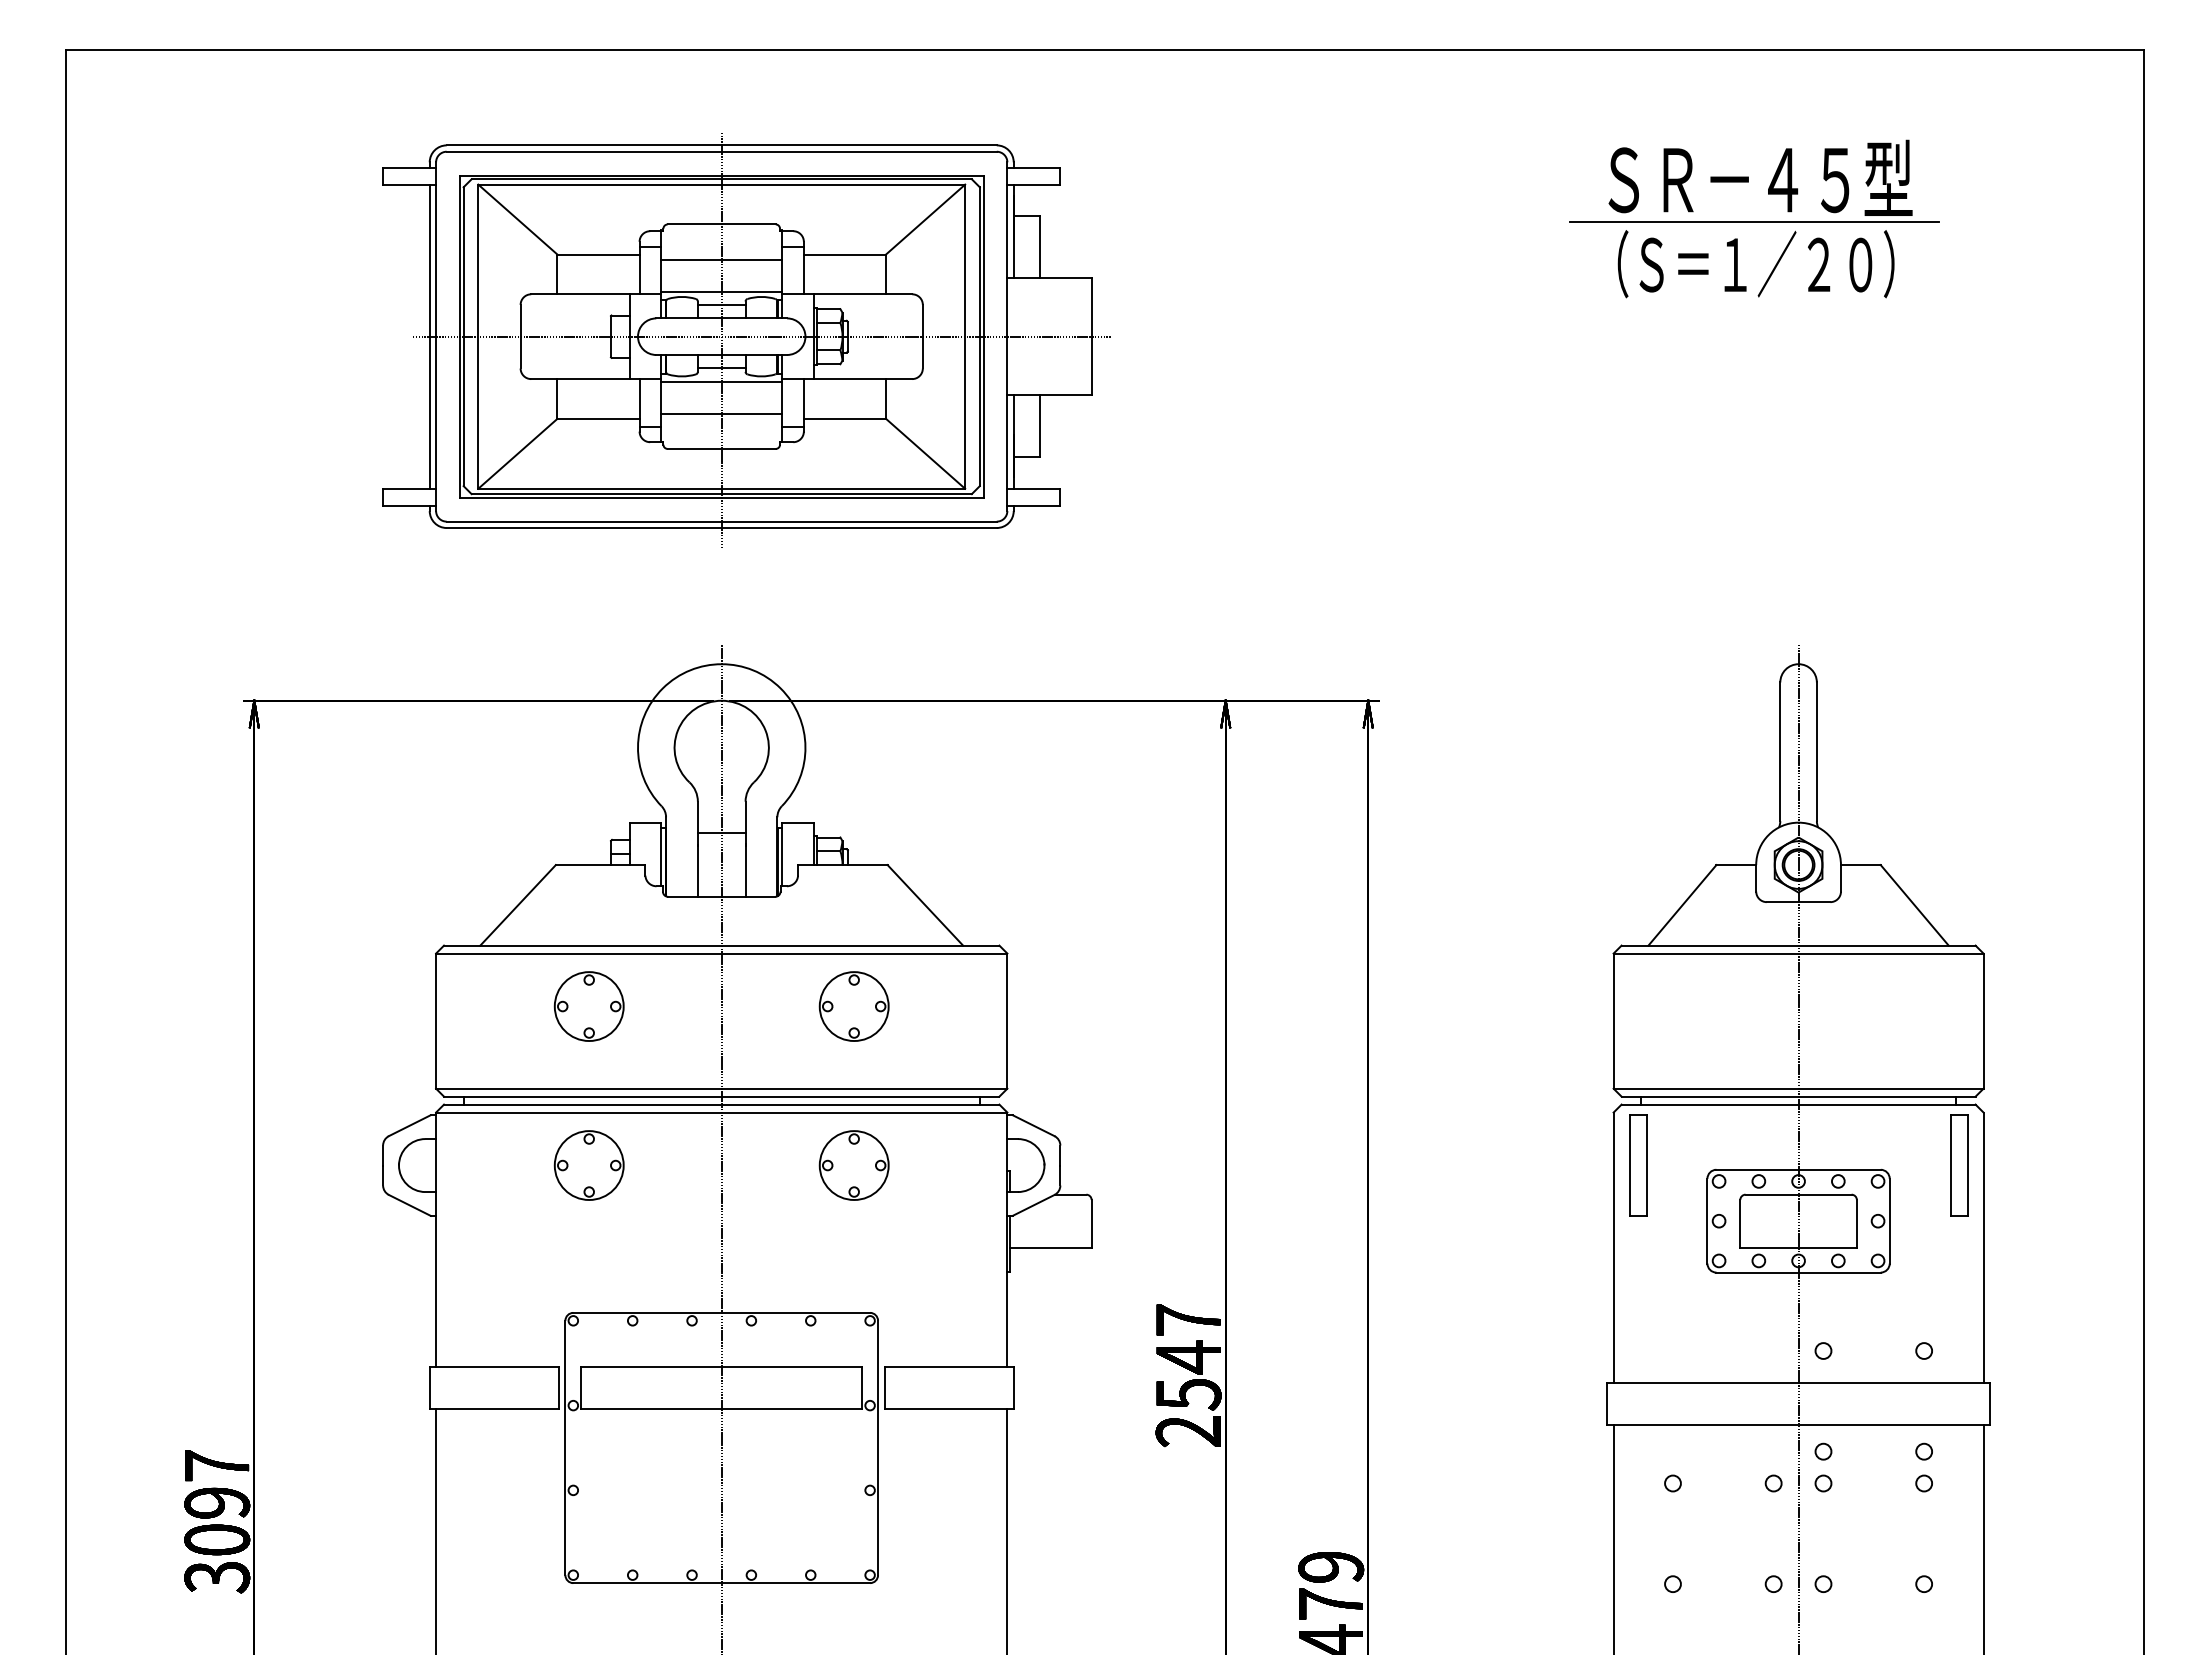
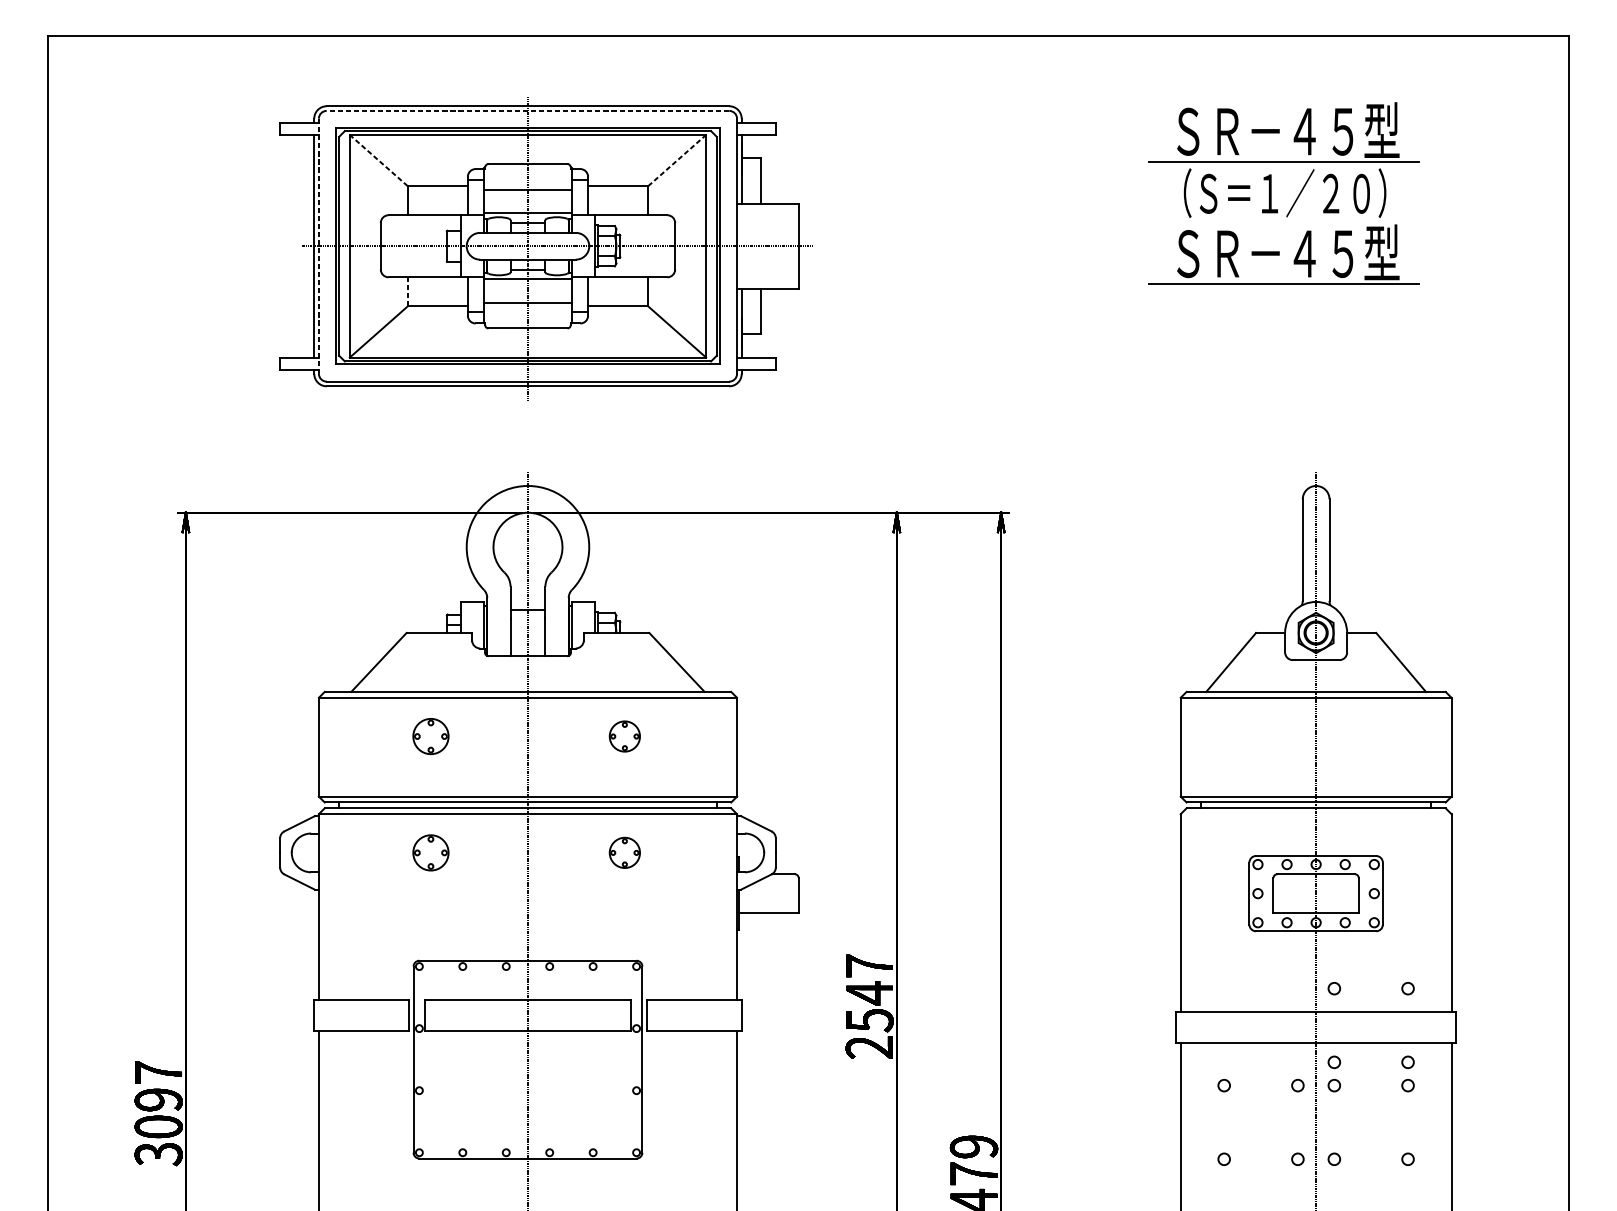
line: (721, 151) -> (527, 110), solid -> dashed
line: (517, 219) -> (378, 160), solid -> dashed
line: (925, 219) -> (677, 160), solid -> dashed
line: (436, 336) -> (319, 246), solid -> dashed
part: (1754, 347) -> (1283, 254), added
line: (557, 398) -> (407, 291), solid -> dashed
part: (588, 1006) -> (430, 736), size x0.7
part: (853, 1006) -> (624, 736), size x0.6
part: (588, 1165) -> (430, 852), size x0.7
part: (853, 1165) -> (624, 852), size x0.6
part: (1638, 1165) -> (1198, 852), removed
part: (1959, 1165) -> (1433, 852), removed

